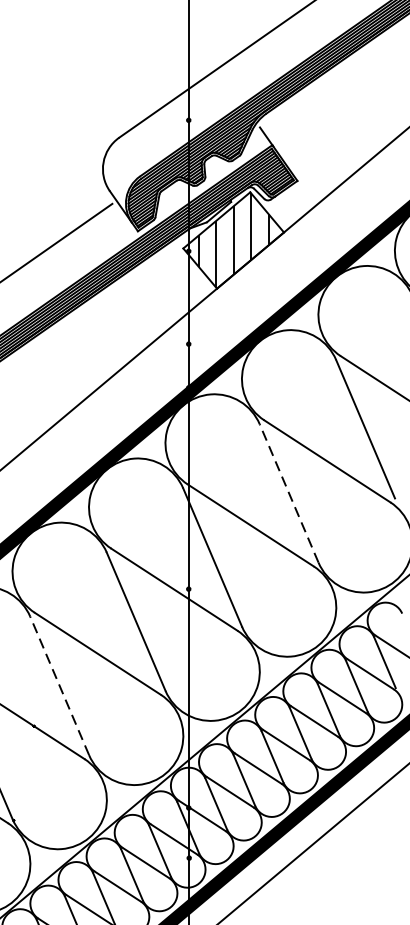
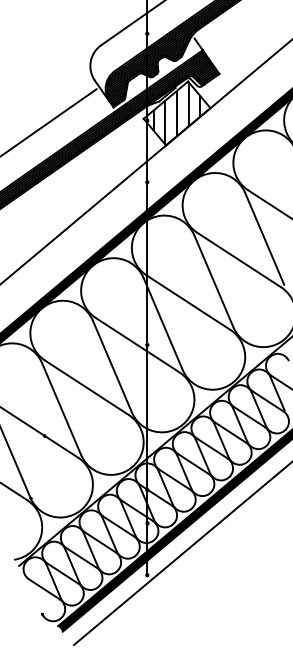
line: (288, 493) -> (213, 281), dashed -> solid
line: (59, 686) -> (61, 409), dashed -> solid

